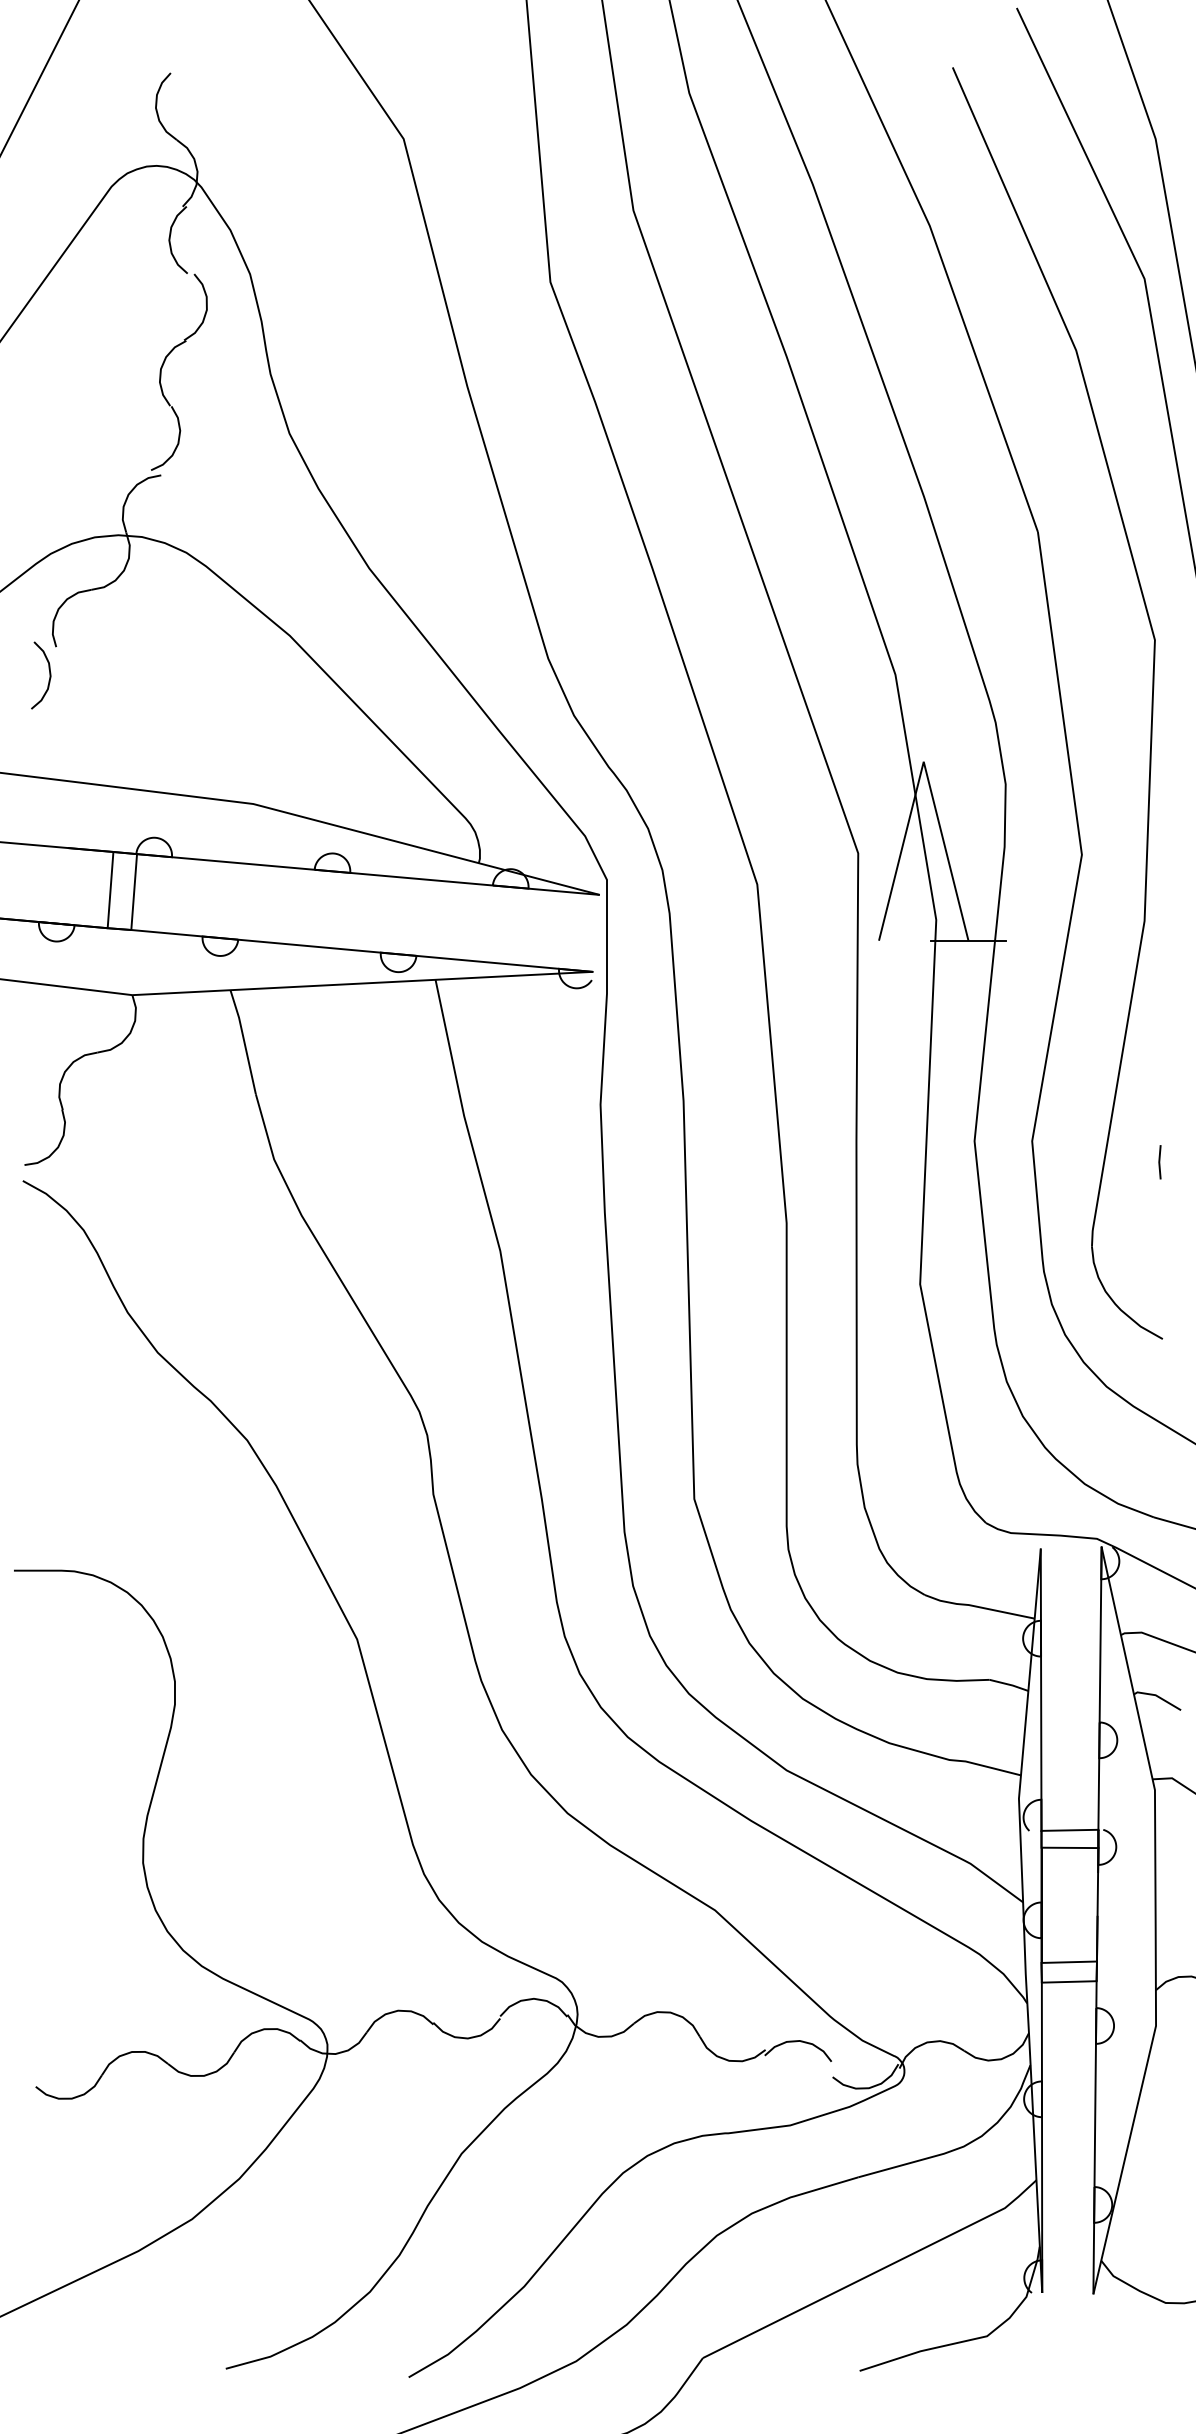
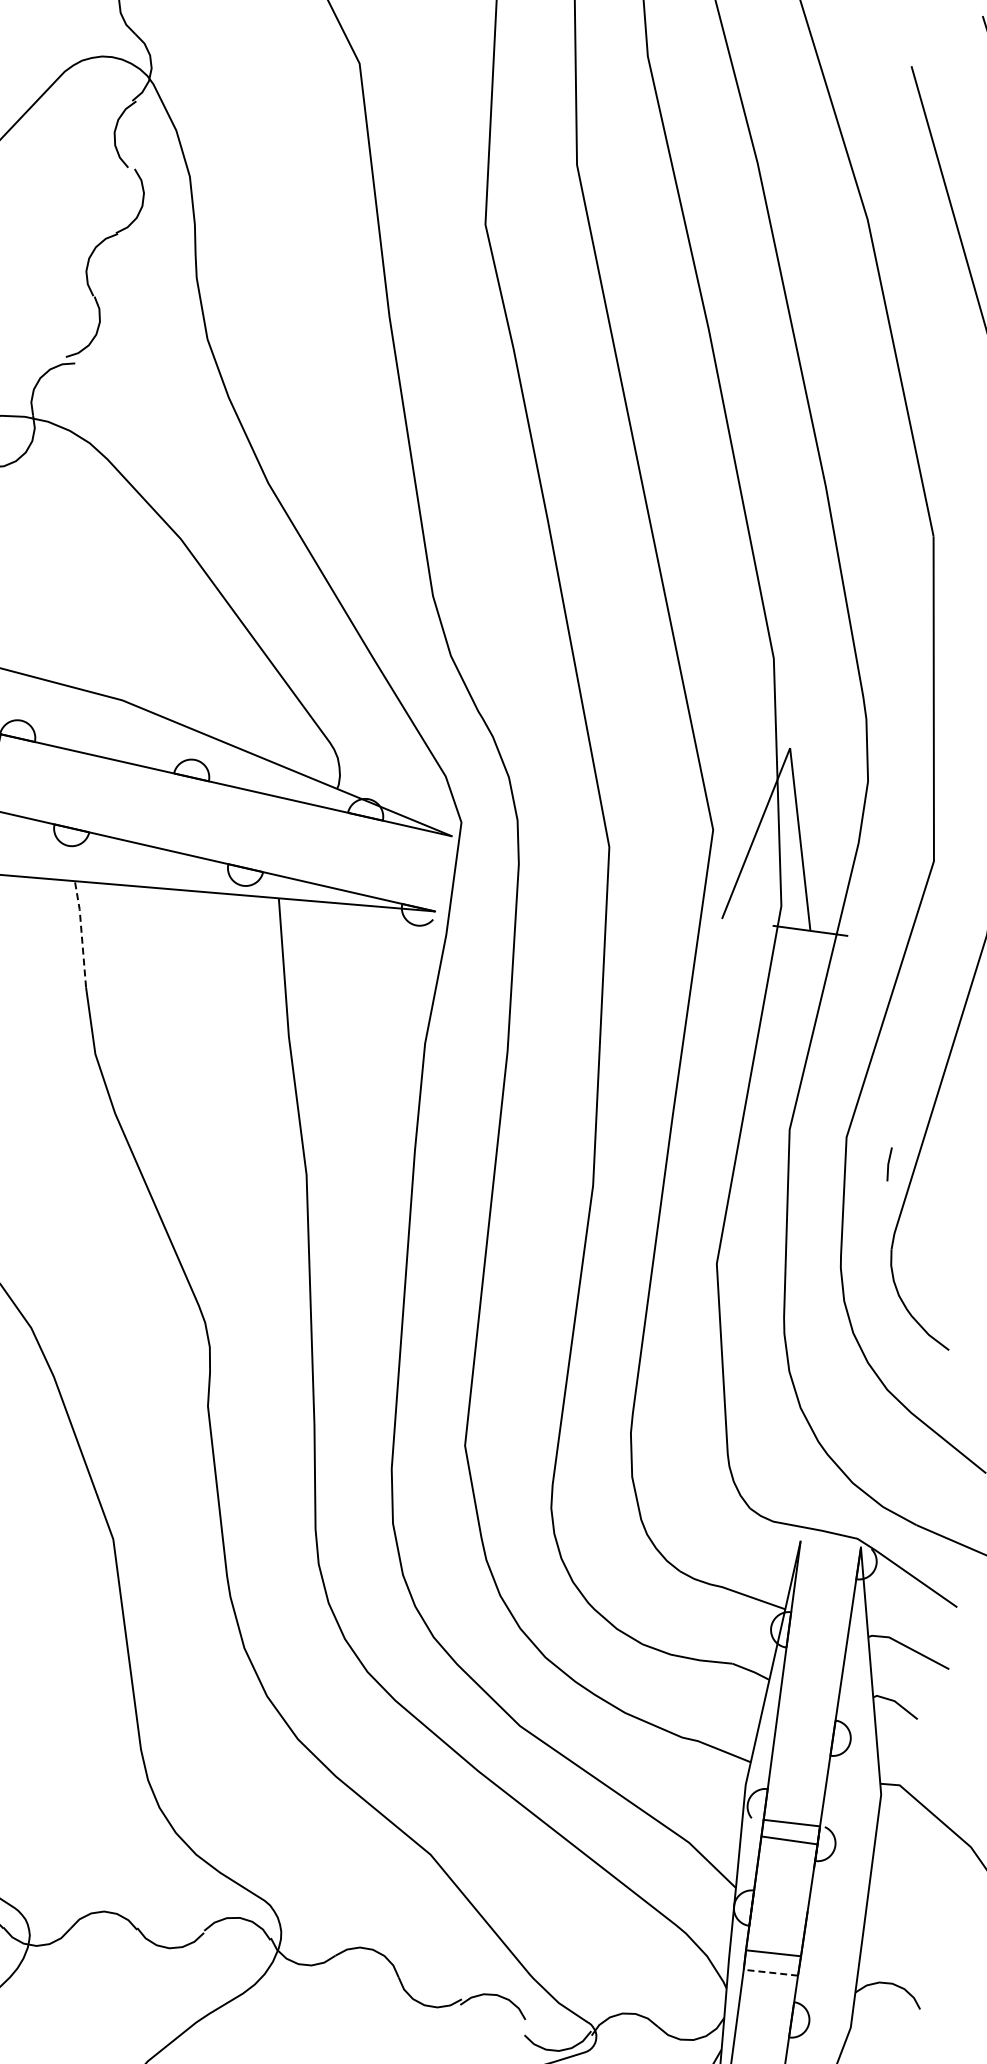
line: (244, 1040) -> (82, 932), solid -> dashed
line: (1159, 1162) -> (888, 1164), moved
line: (1068, 1981) -> (770, 1972), solid -> dashed

